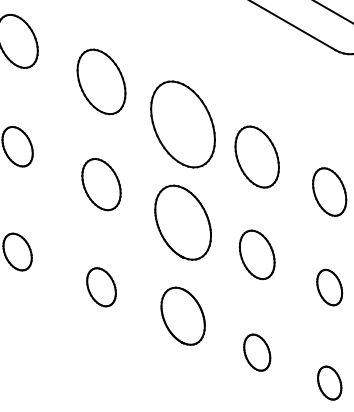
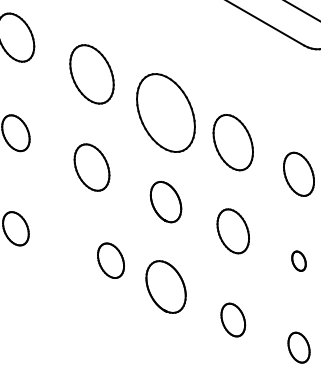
part: (182, 221) -> (165, 201), size x0.6
part: (100, 287) -> (110, 260), moved
part: (329, 288) -> (298, 261), size x0.6

